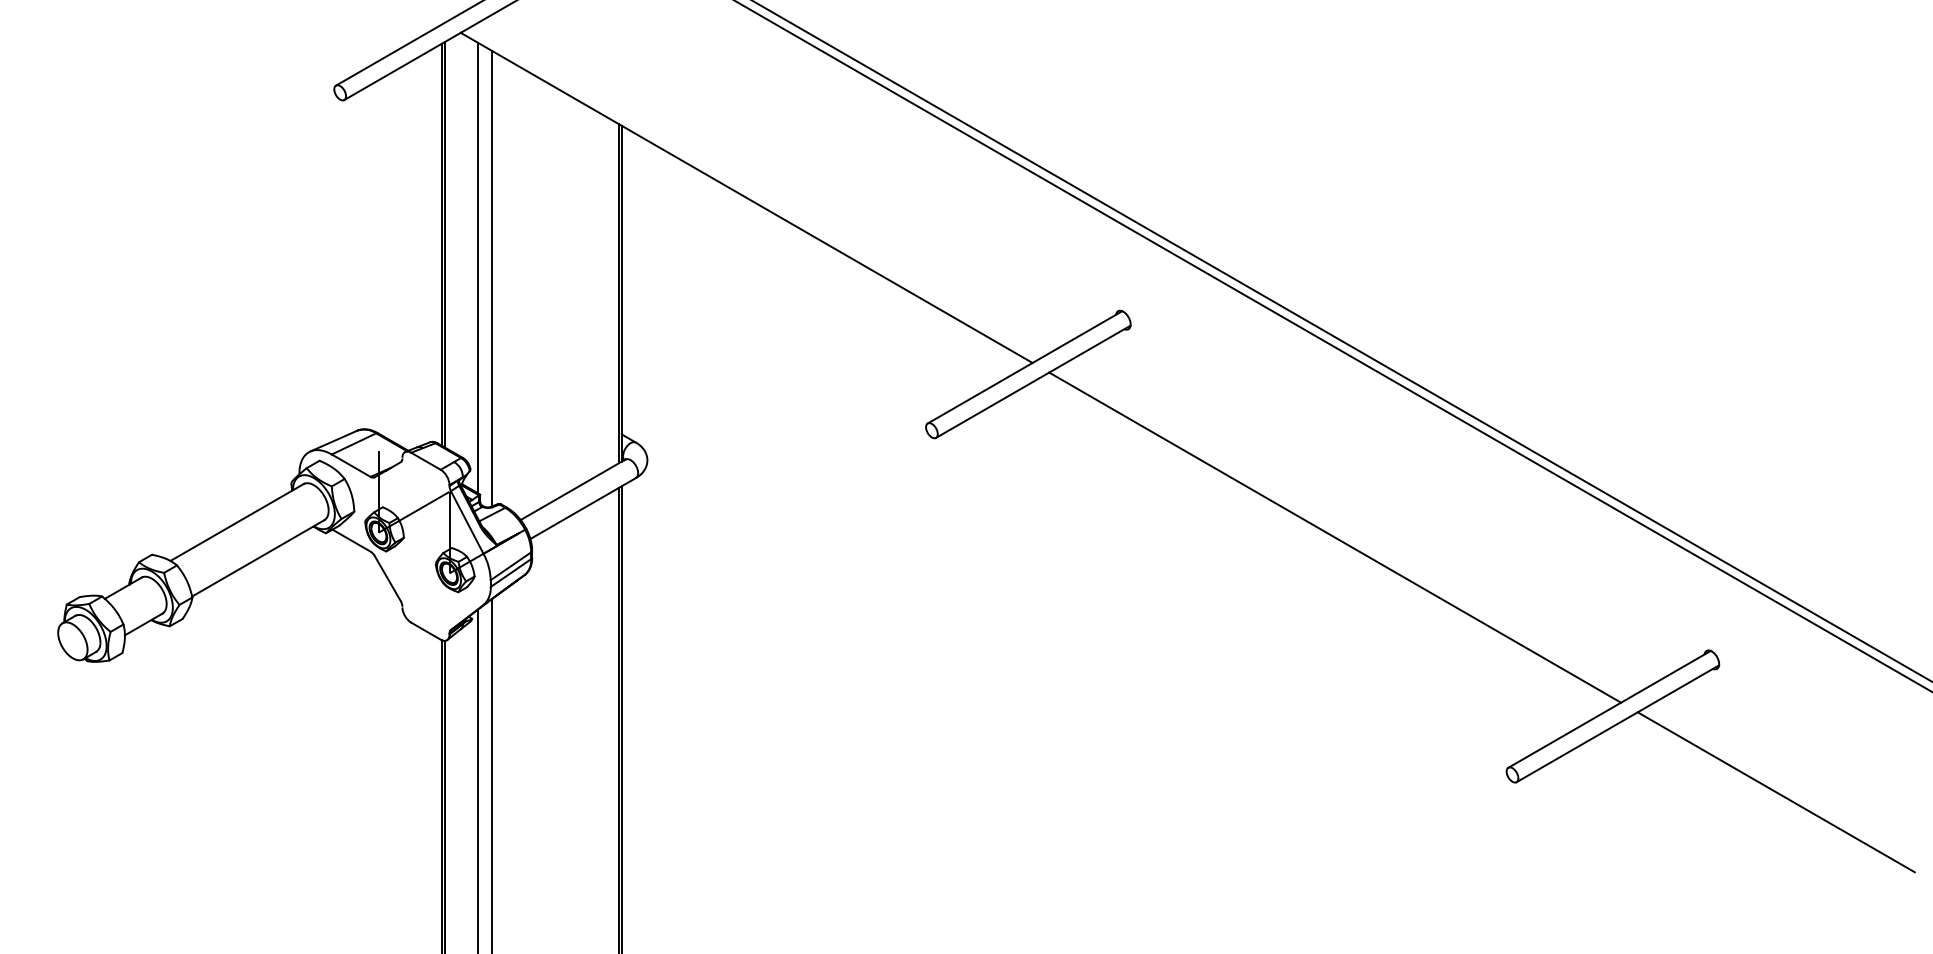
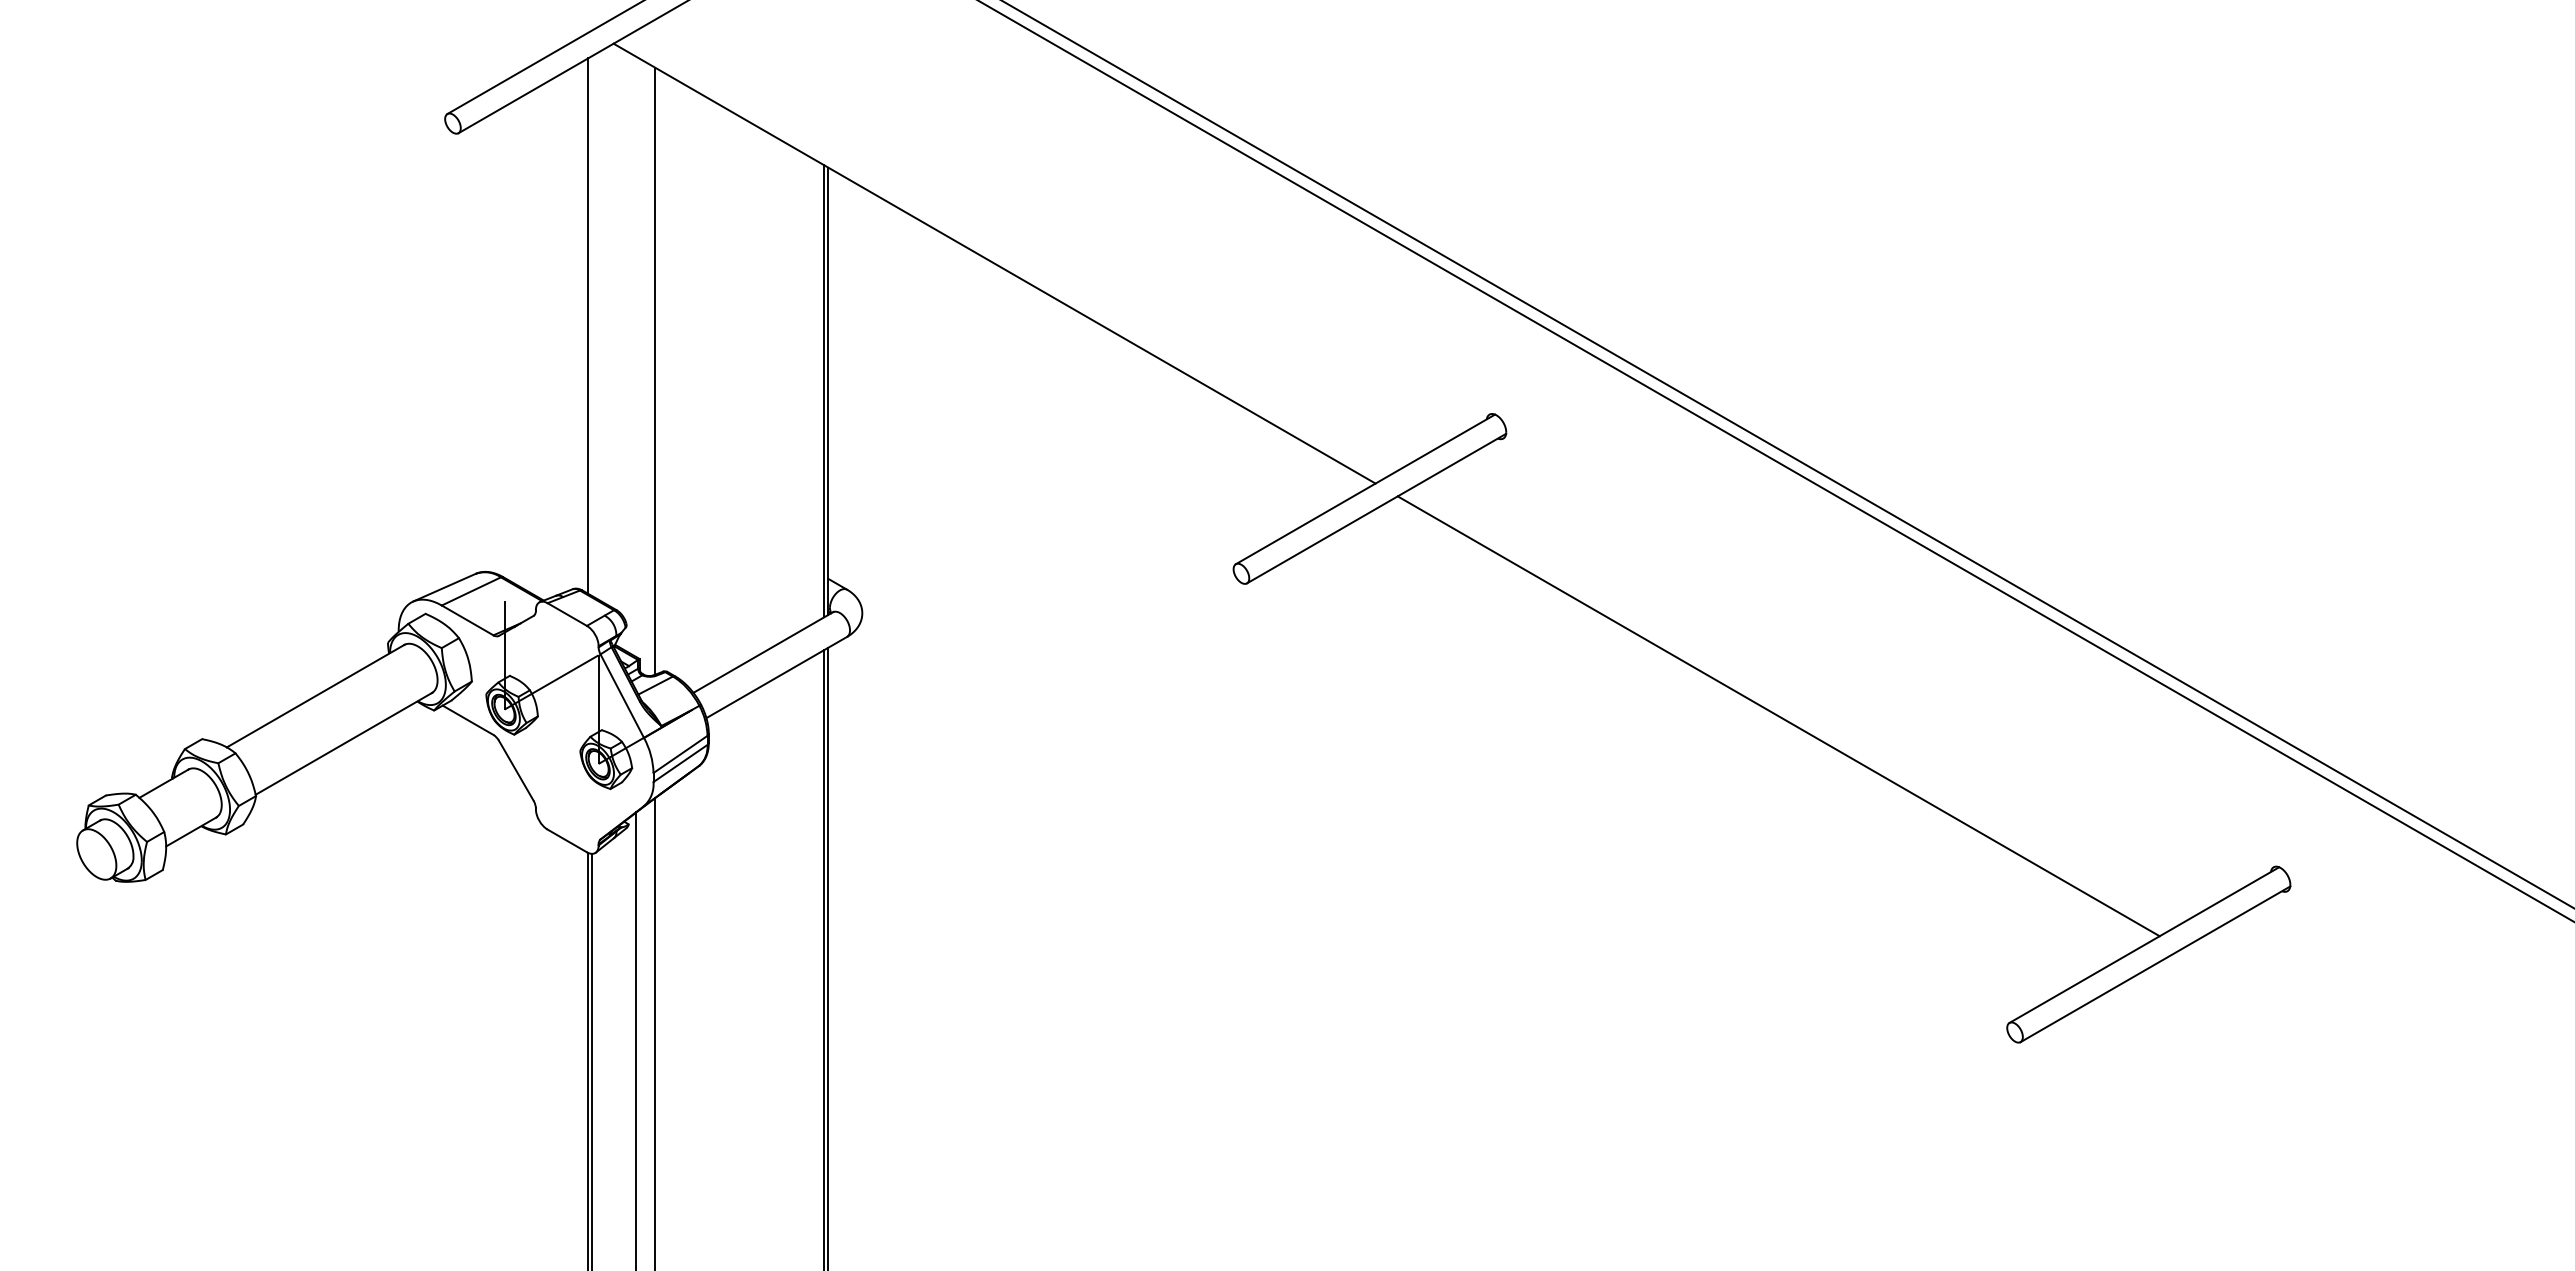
line: (444, 244) -> (592, 325), removed
line: (477, 267) -> (636, 356), removed
line: (1776, 792) -> (2366, 1055), removed

